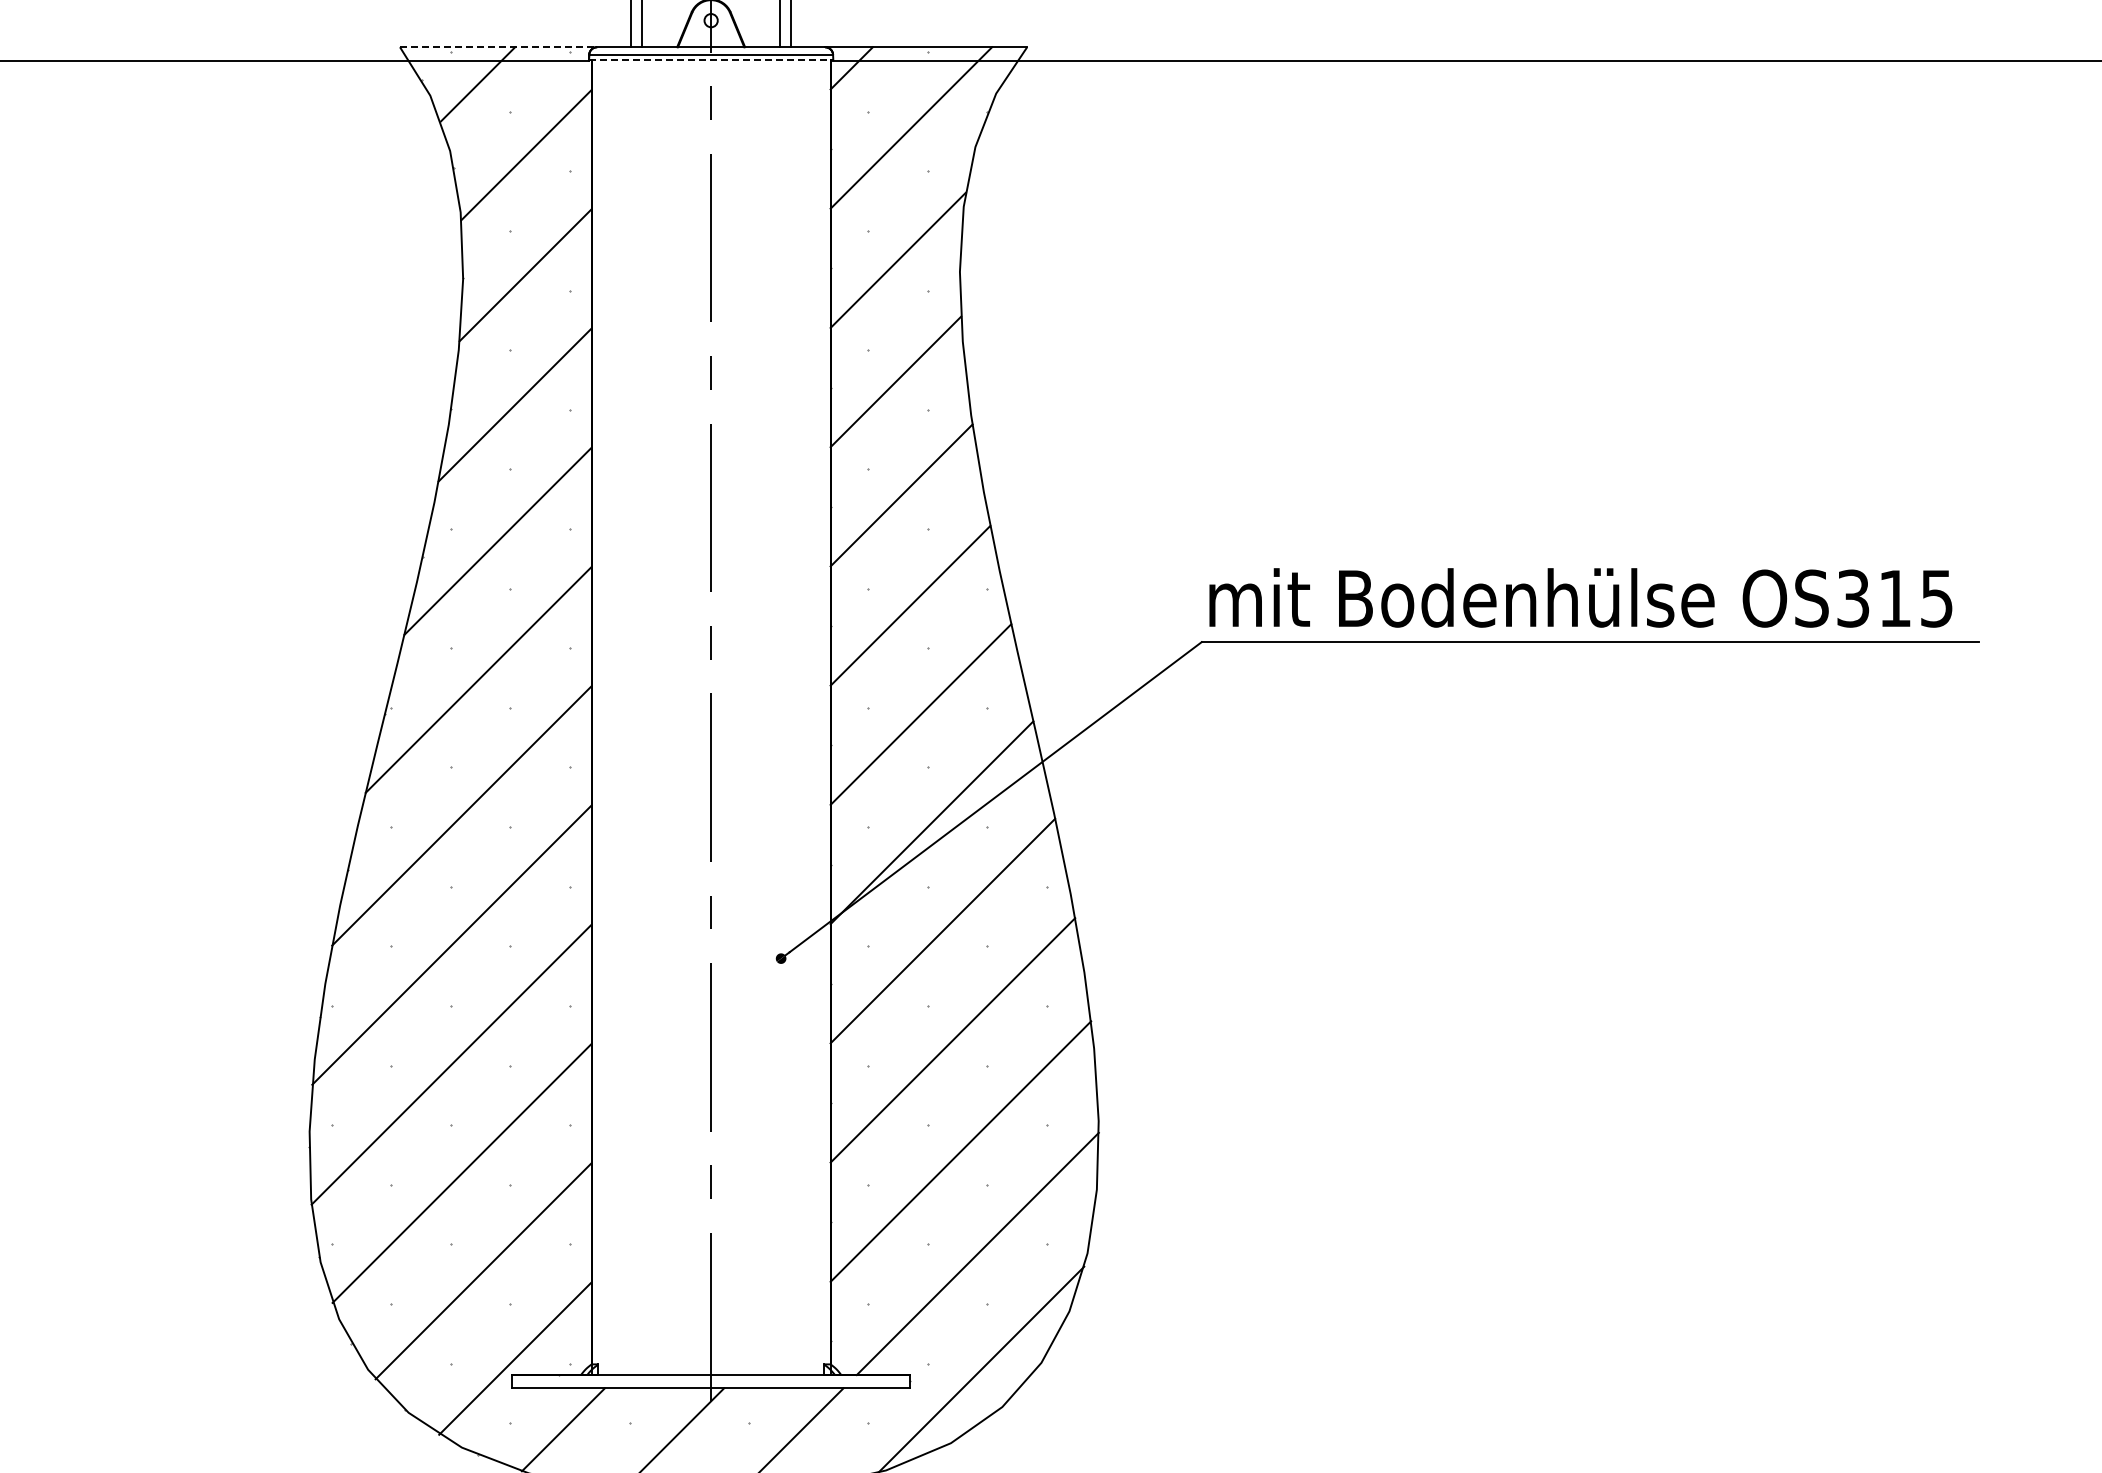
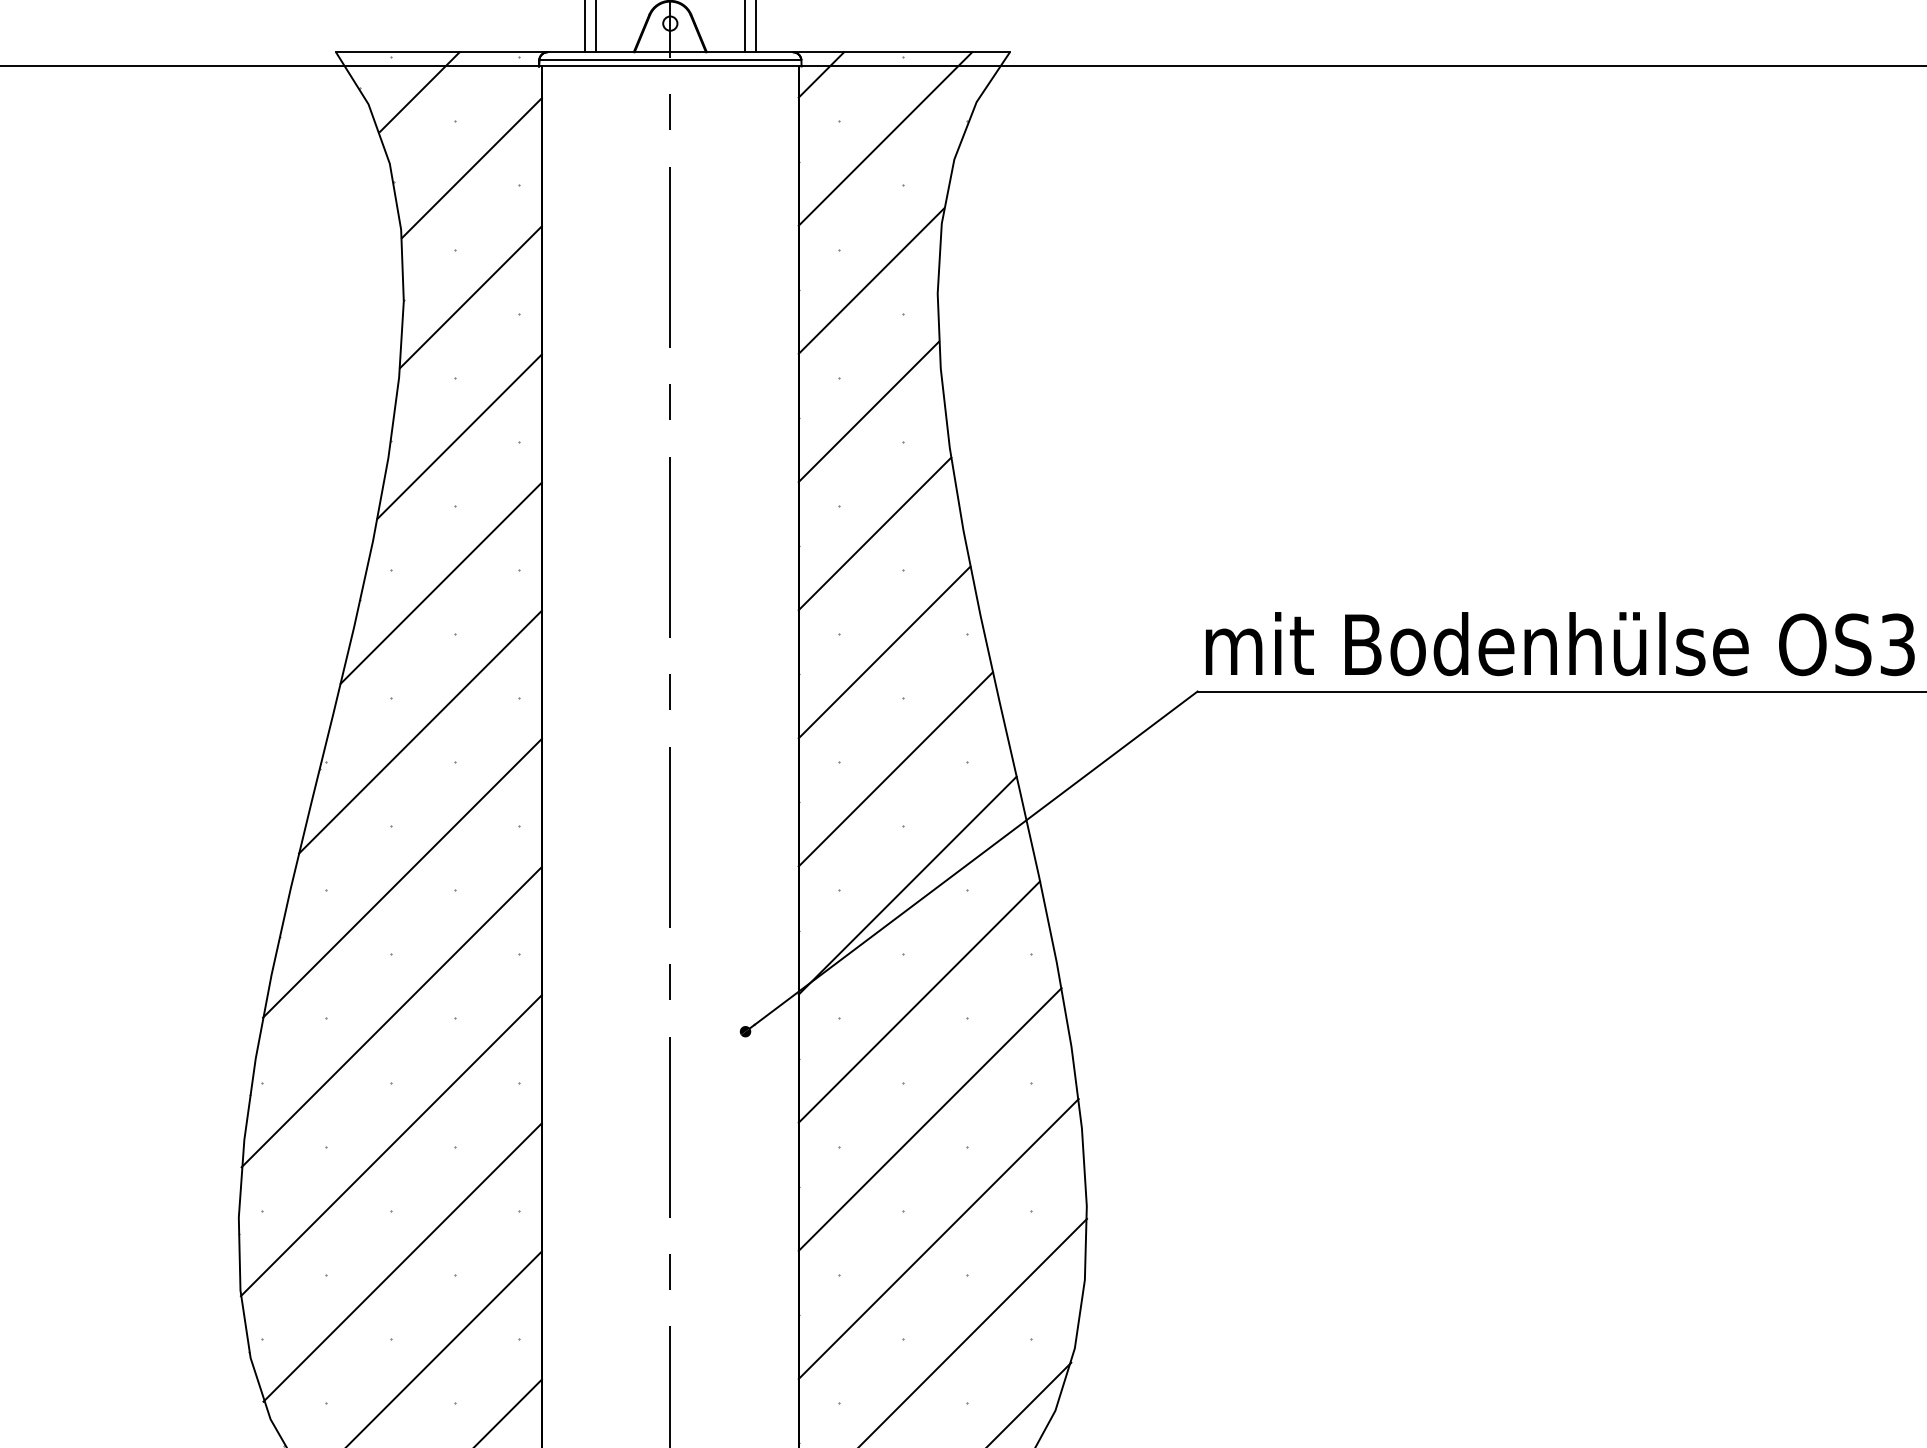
line: (498, 47) -> (441, 52), dashed -> solid
line: (711, 60) -> (670, 66), dashed -> solid

